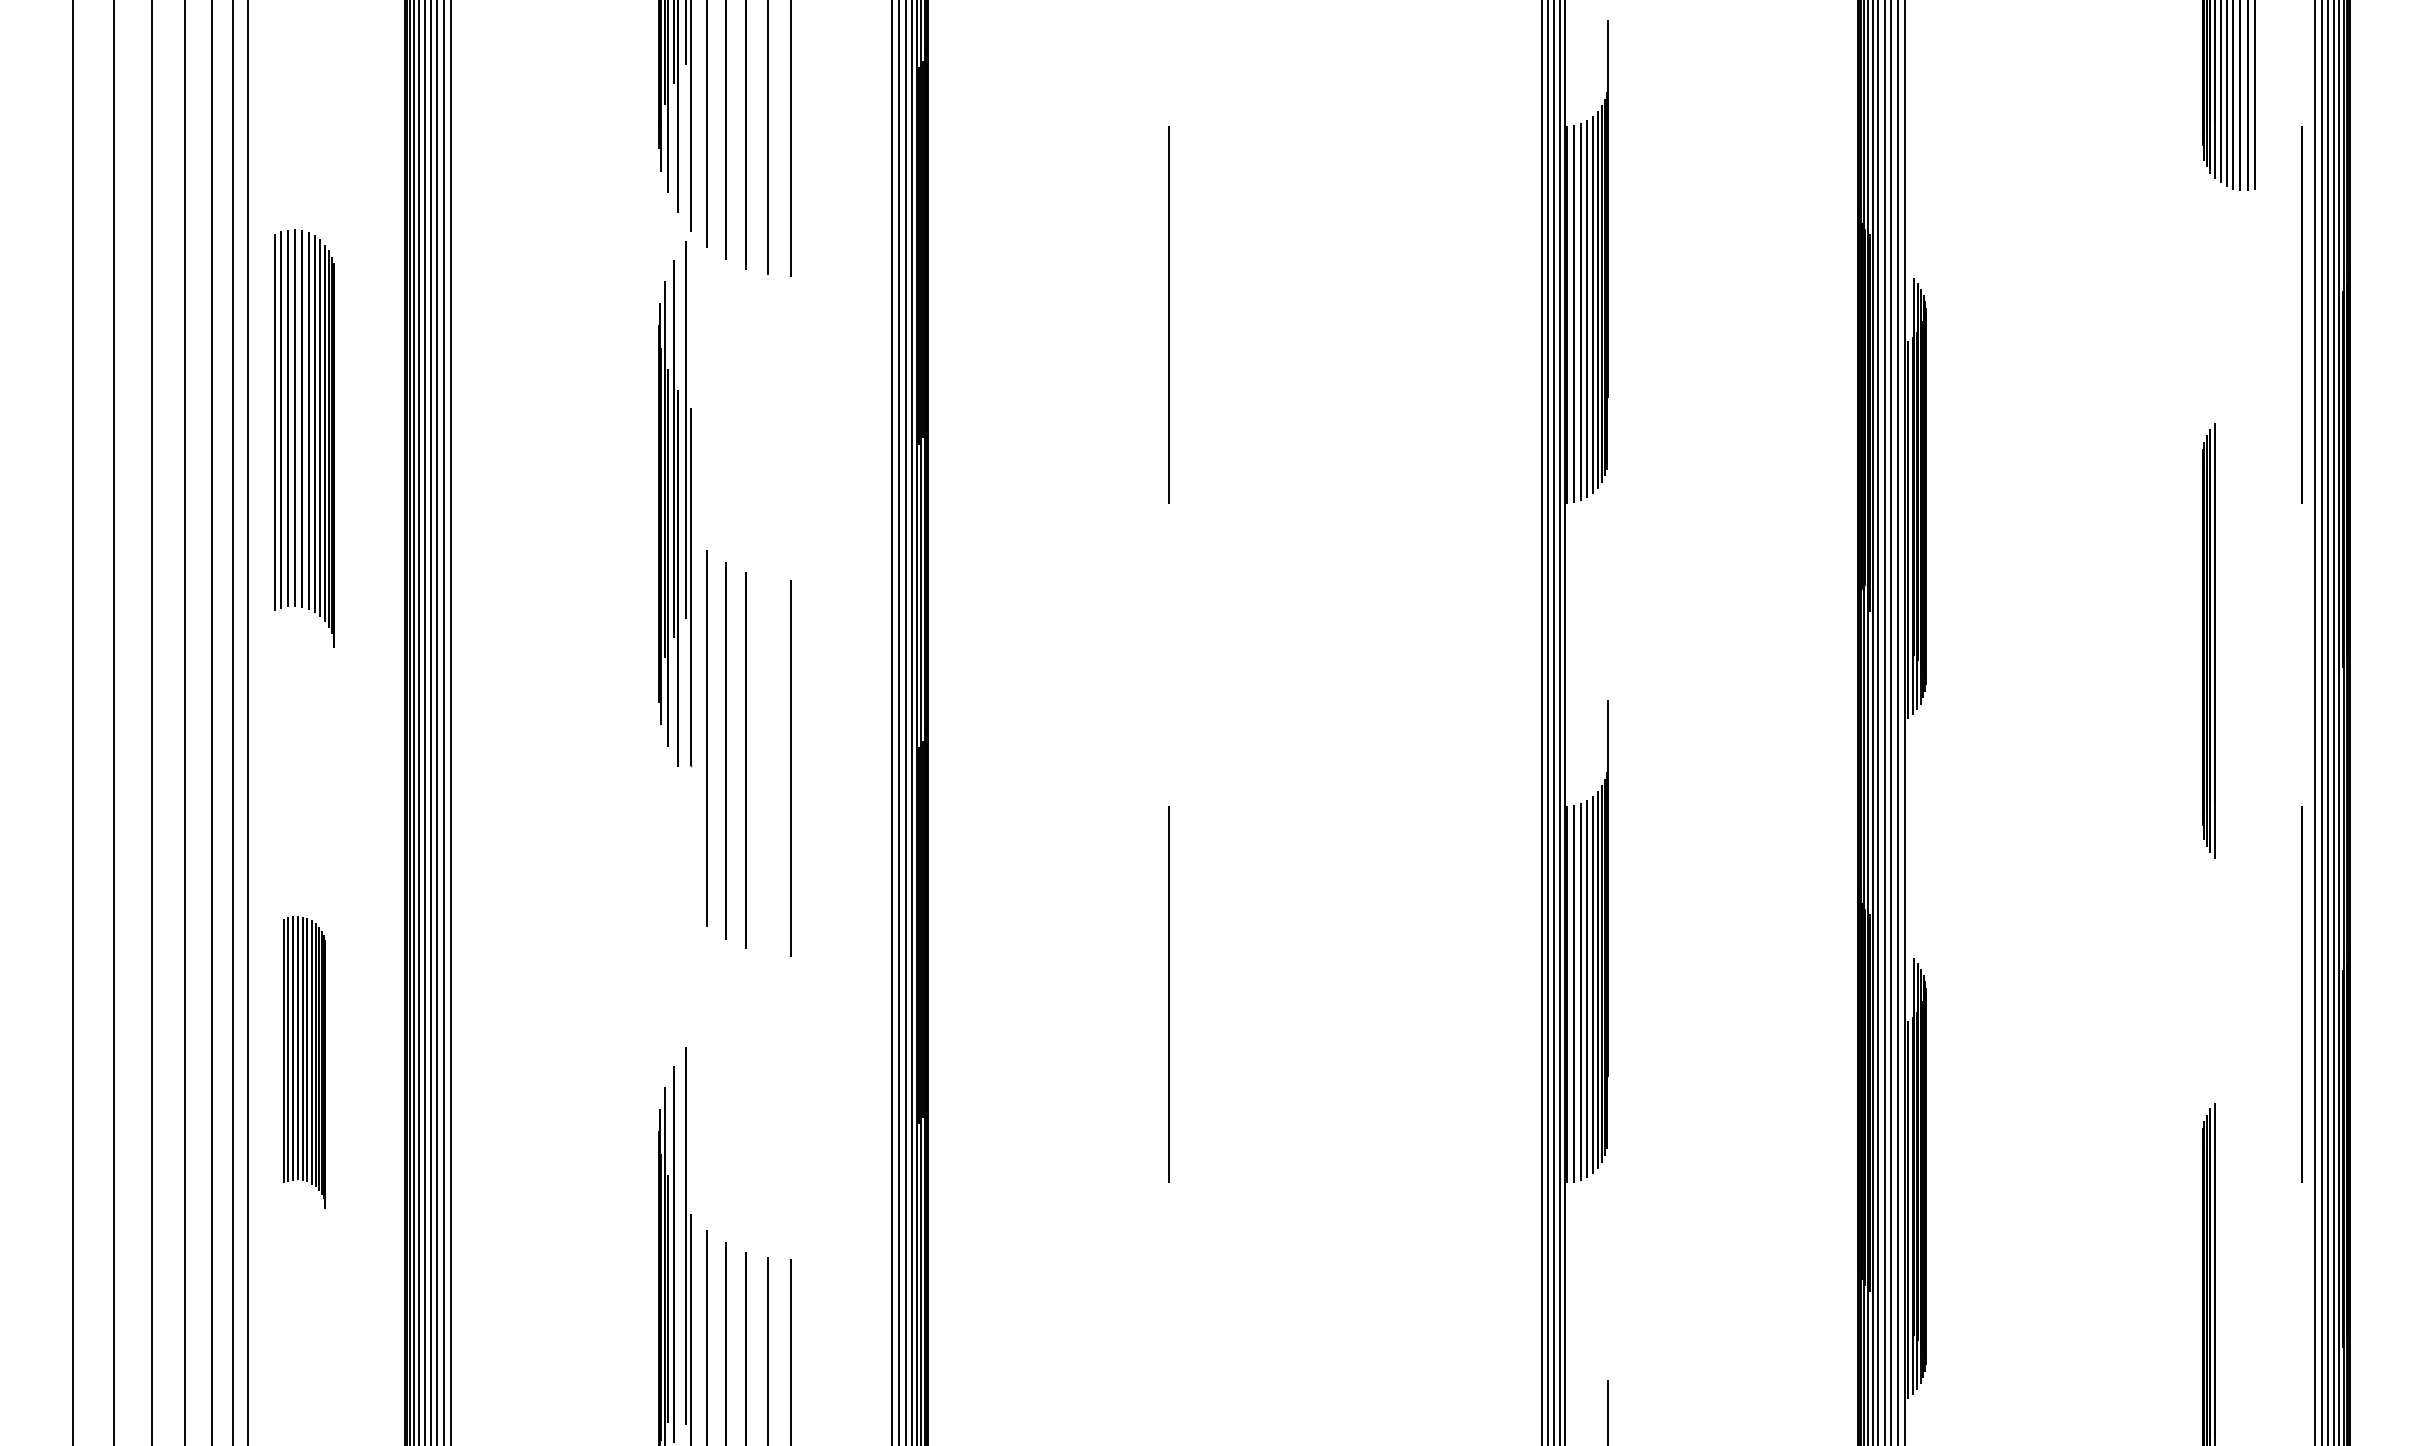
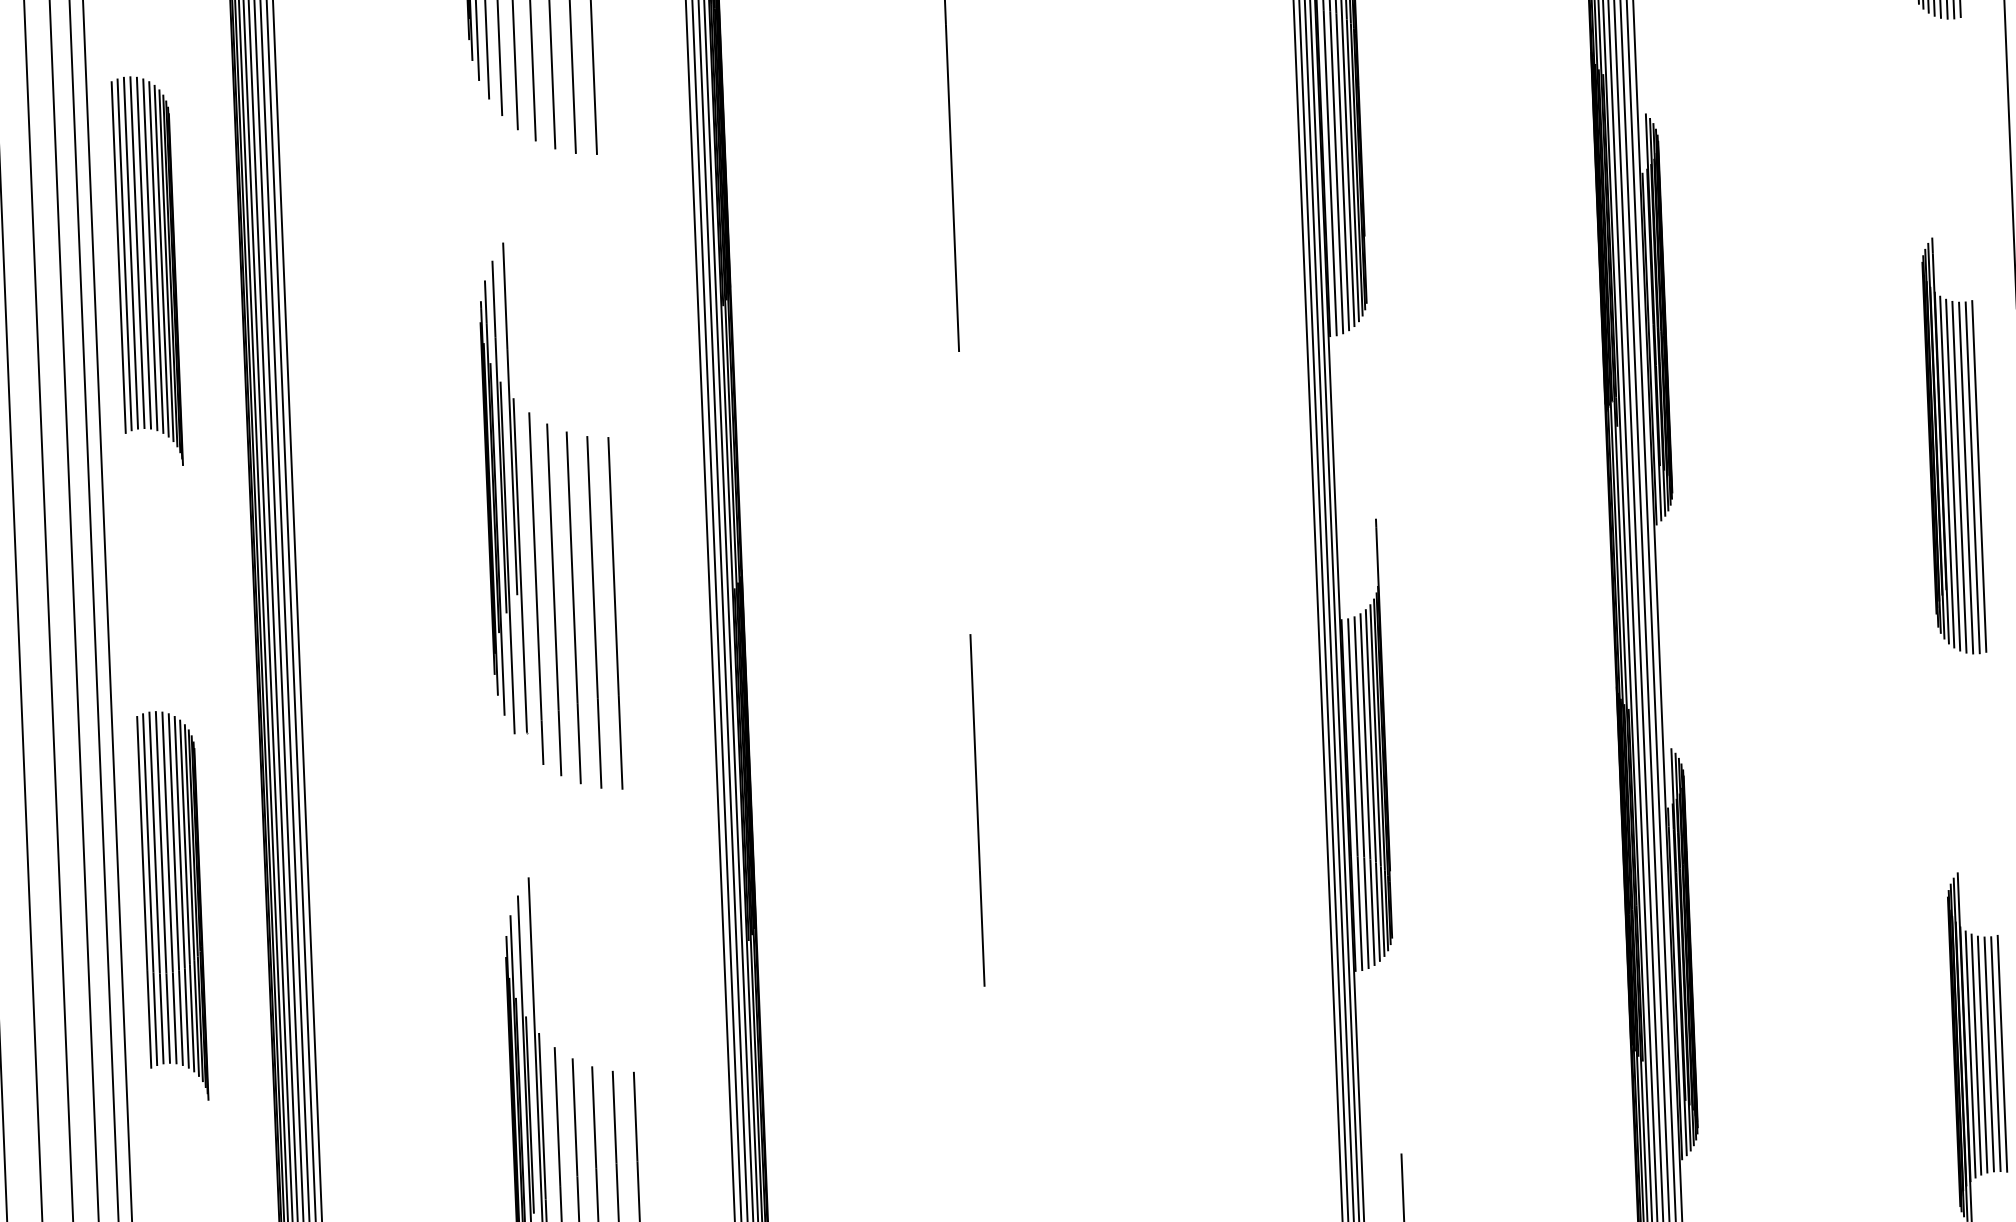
part: (304, 438) -> (147, 271), moved
part: (675, 504) -> (502, 488), moved
line: (2220, 674) -> (1947, 472), added
line: (2226, 677) -> (1952, 474), added
line: (2233, 680) -> (1959, 477), added
line: (2254, 680) -> (1979, 476), added
line: (2240, 681) -> (1966, 477), added
line: (2247, 681) -> (1972, 477), added
line: (767, 766) -> (593, 612), added
part: (304, 1062) -> (172, 906), size x1.43
line: (2220, 1297) -> (1970, 1053), added
line: (2226, 1298) -> (1976, 1054), added
line: (2233, 1298) -> (1982, 1054), added
line: (2240, 1298) -> (1989, 1054), added
line: (2247, 1298) -> (1995, 1053), added
line: (2254, 1298) -> (2002, 1053), added
line: (677, 1300) -> (529, 1114), added

